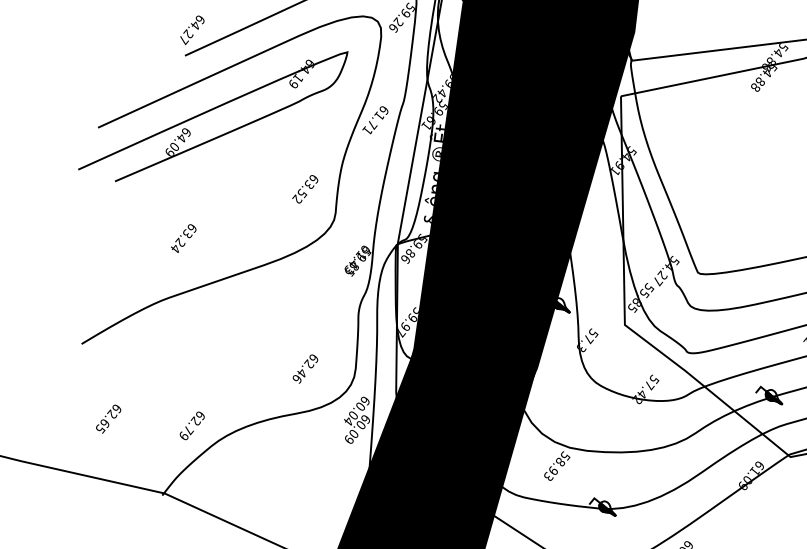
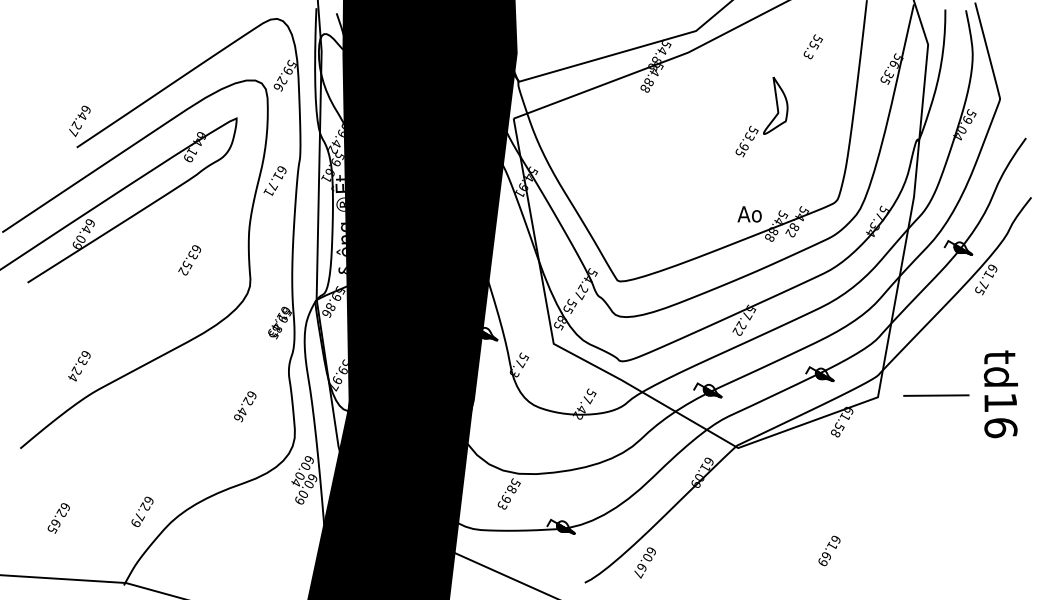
text: (305, 189) -> (189, 260), moved
text: (183, 238) -> (79, 366), moved
text: (305, 368) -> (245, 406), moved

